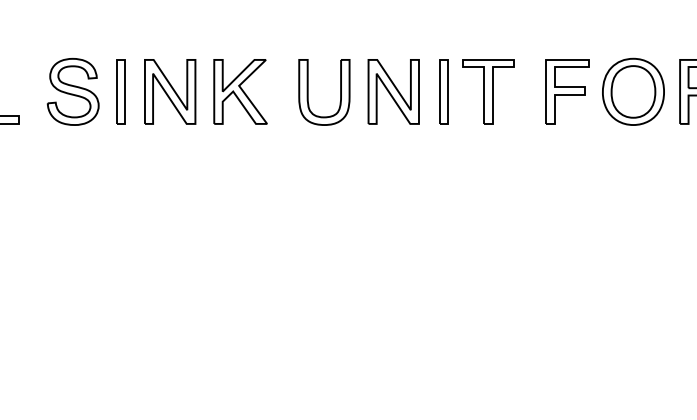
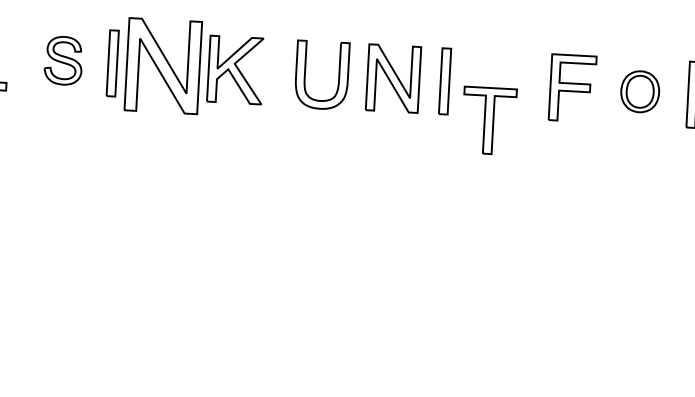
part: (72, 91) -> (62, 60), size x0.7
part: (170, 91) -> (163, 65), size x1.4
part: (488, 91) -> (489, 120), moved
part: (633, 91) -> (640, 91), size x0.6

